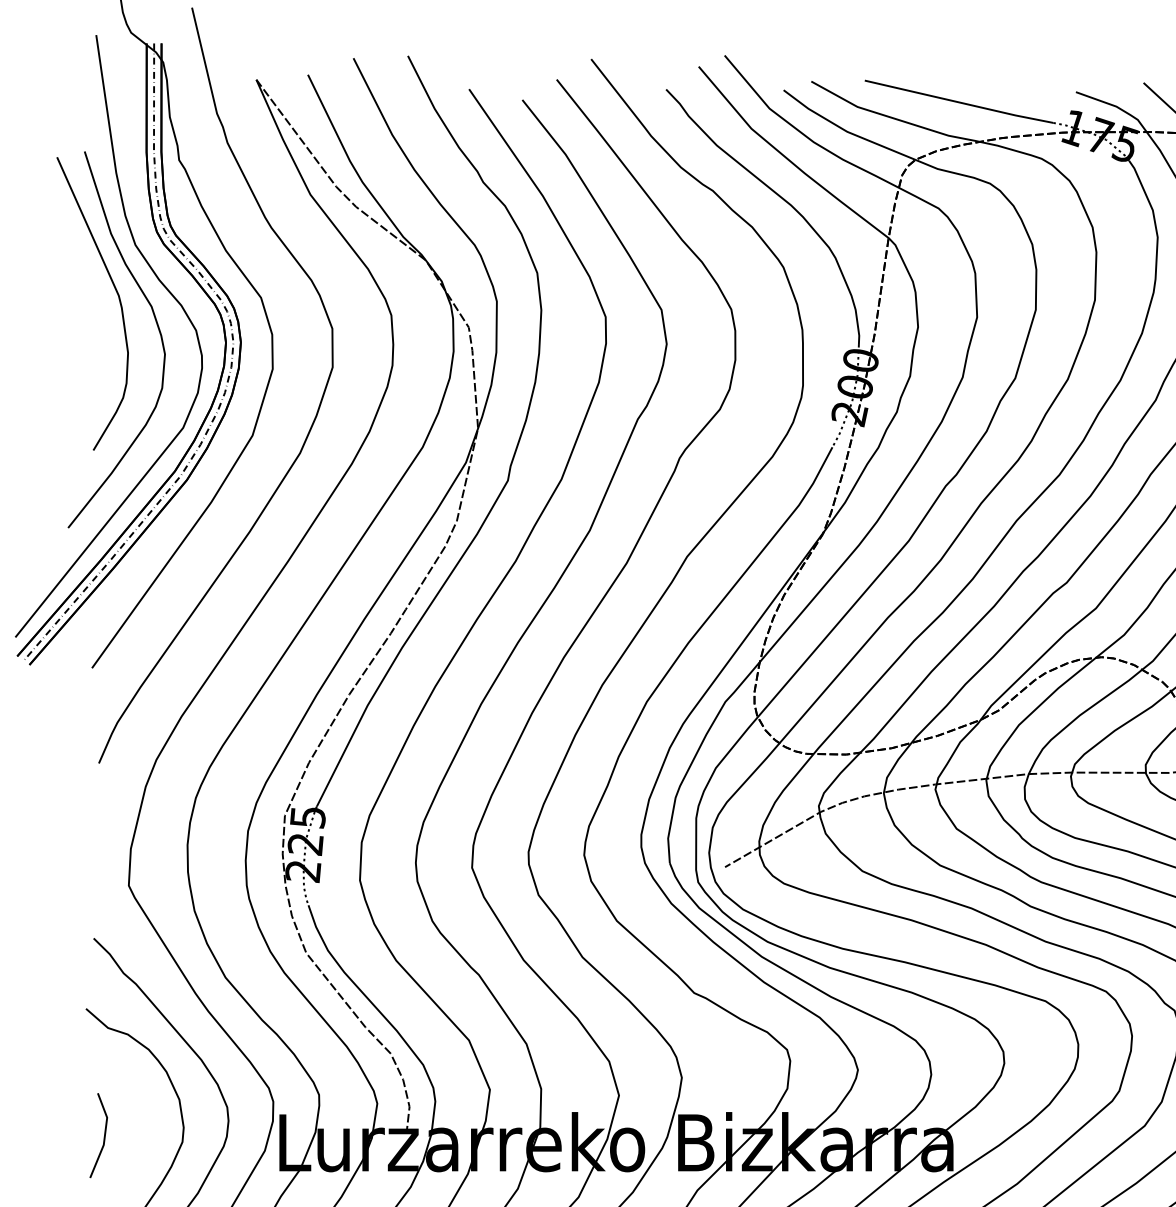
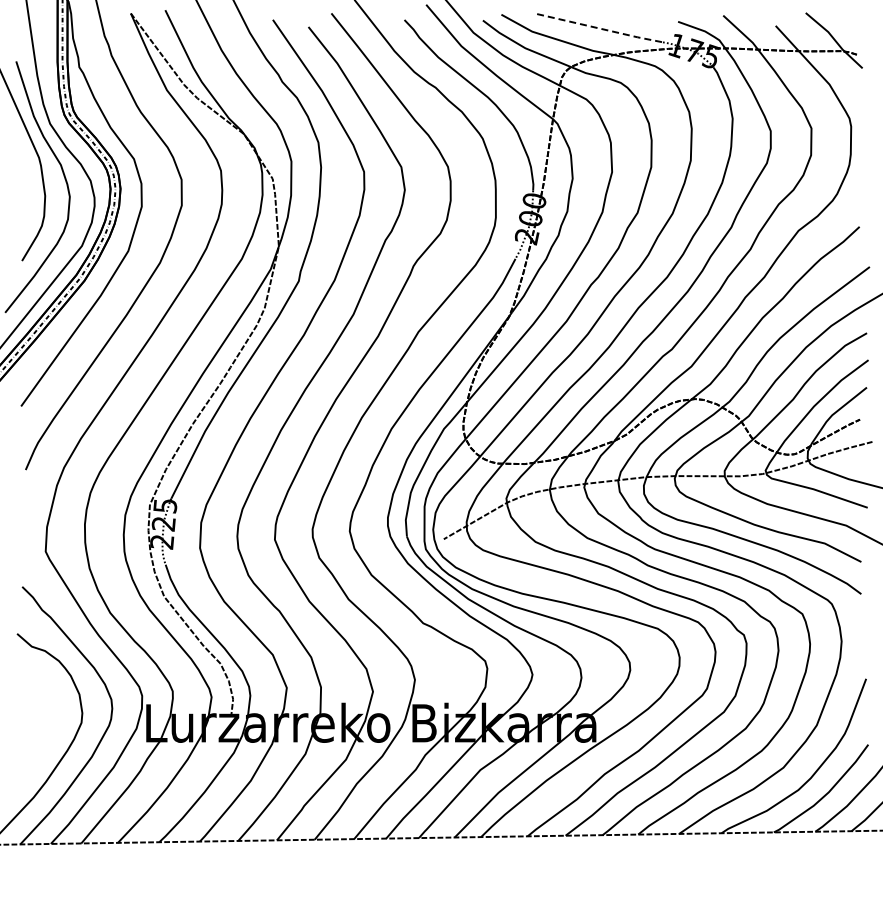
line: (961, 102) -> (601, 28), solid -> dashed
line: (103, 1135) -> (28, 718), removed

